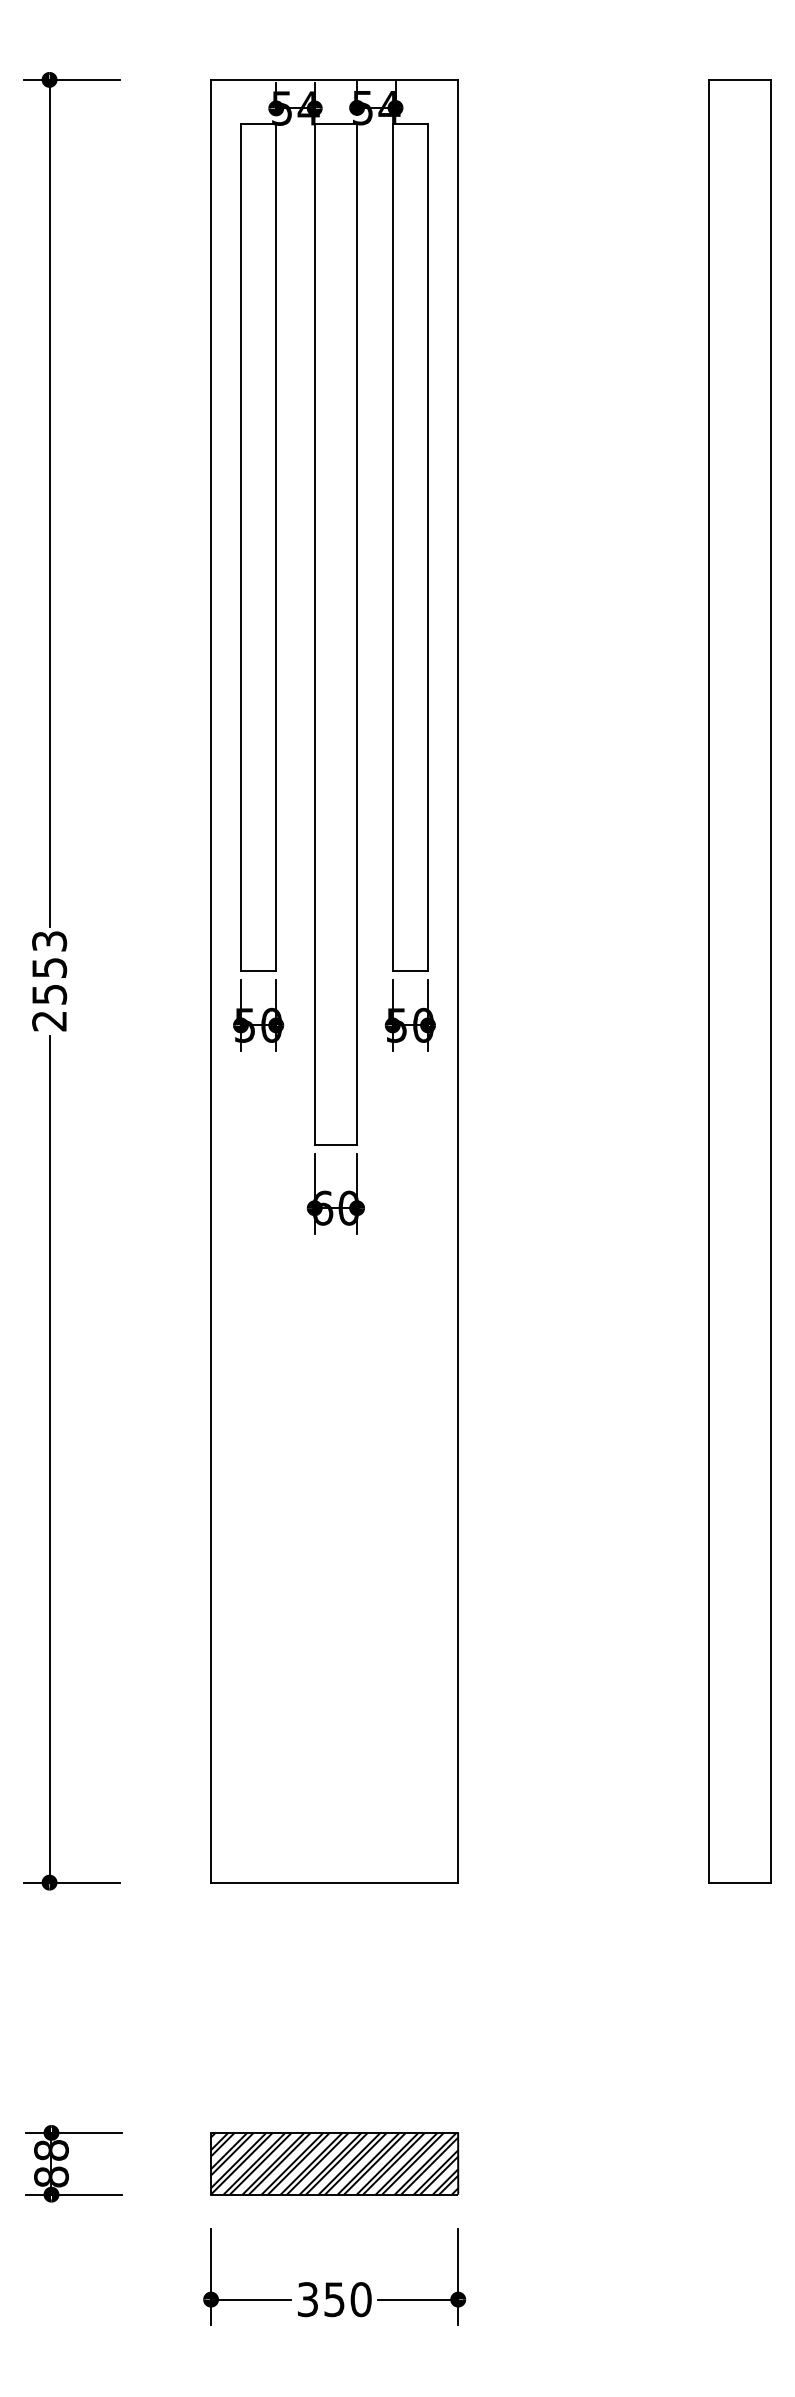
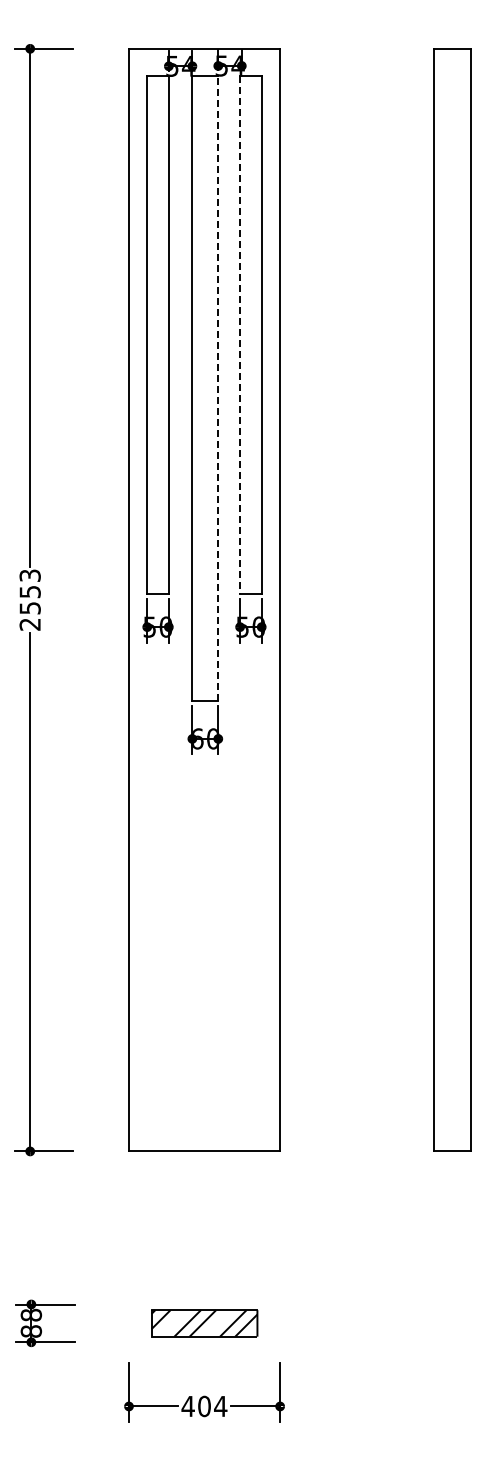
line: (393, 548) -> (240, 335), solid -> dashed
line: (357, 633) -> (218, 387), solid -> dashed
part: (334, 2163) -> (204, 1323), size x0.7
text: (334, 2299) -> (204, 1406), 350 -> 404

